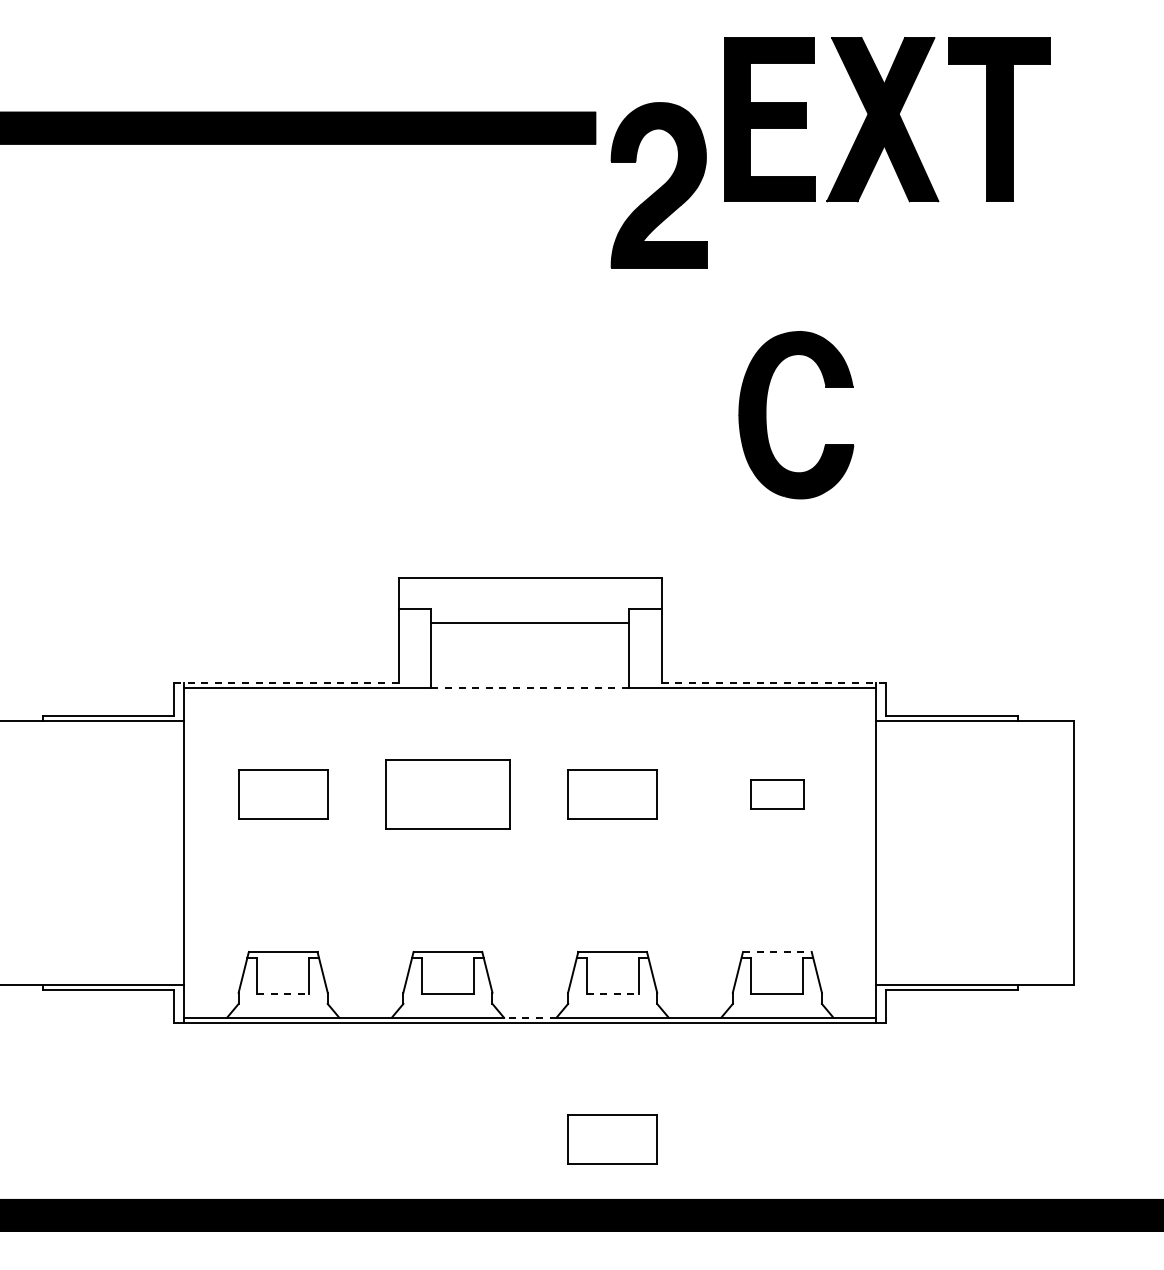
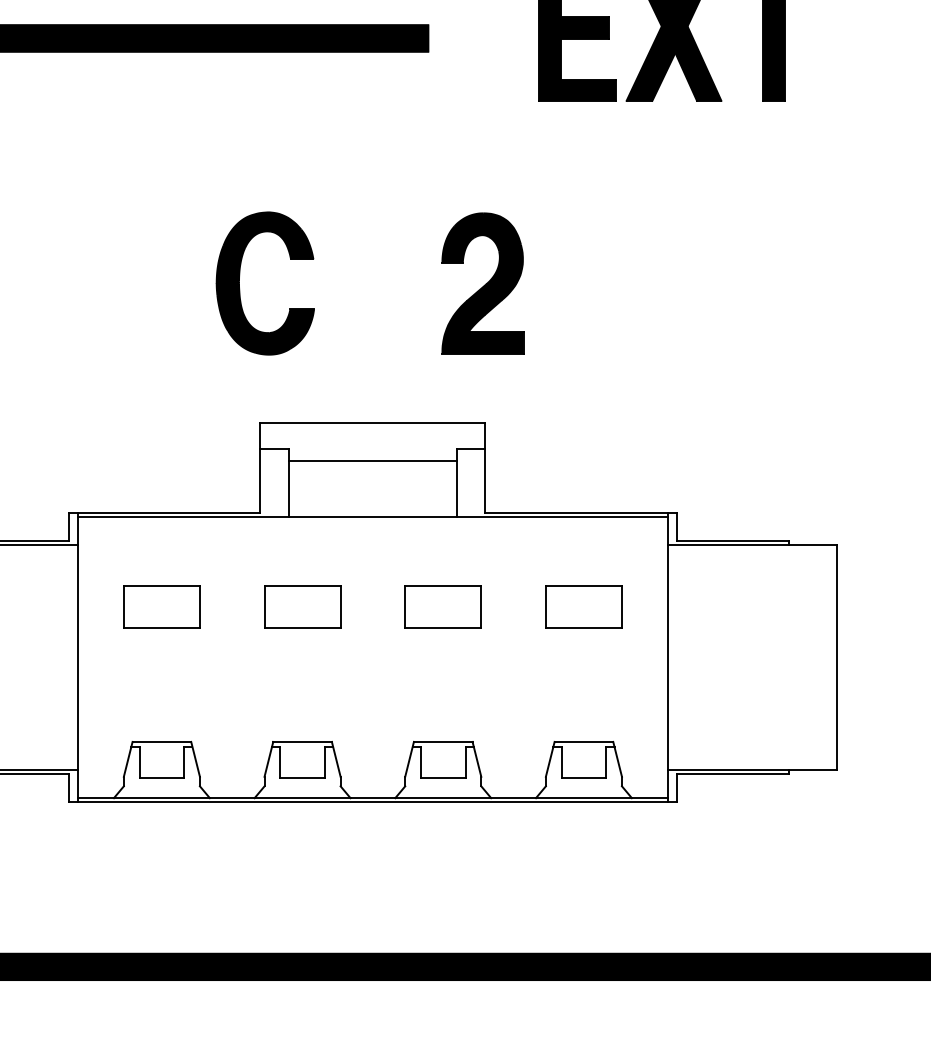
part: (658, 185) -> (482, 283), moved
part: (766, 415) -> (239, 283), moved
line: (286, 683) -> (164, 512), dashed -> solid
line: (773, 683) -> (580, 512), dashed -> solid
line: (530, 688) -> (373, 516), dashed -> solid
part: (447, 794) -> (302, 607), size x0.71
part: (777, 794) -> (584, 607), size x1.67
line: (777, 951) -> (584, 741), dashed -> solid
line: (283, 994) -> (162, 778), dashed -> solid
line: (613, 994) -> (443, 778), dashed -> solid
line: (529, 1017) -> (372, 797), dashed -> solid
part: (612, 1139) -> (443, 902), removed

